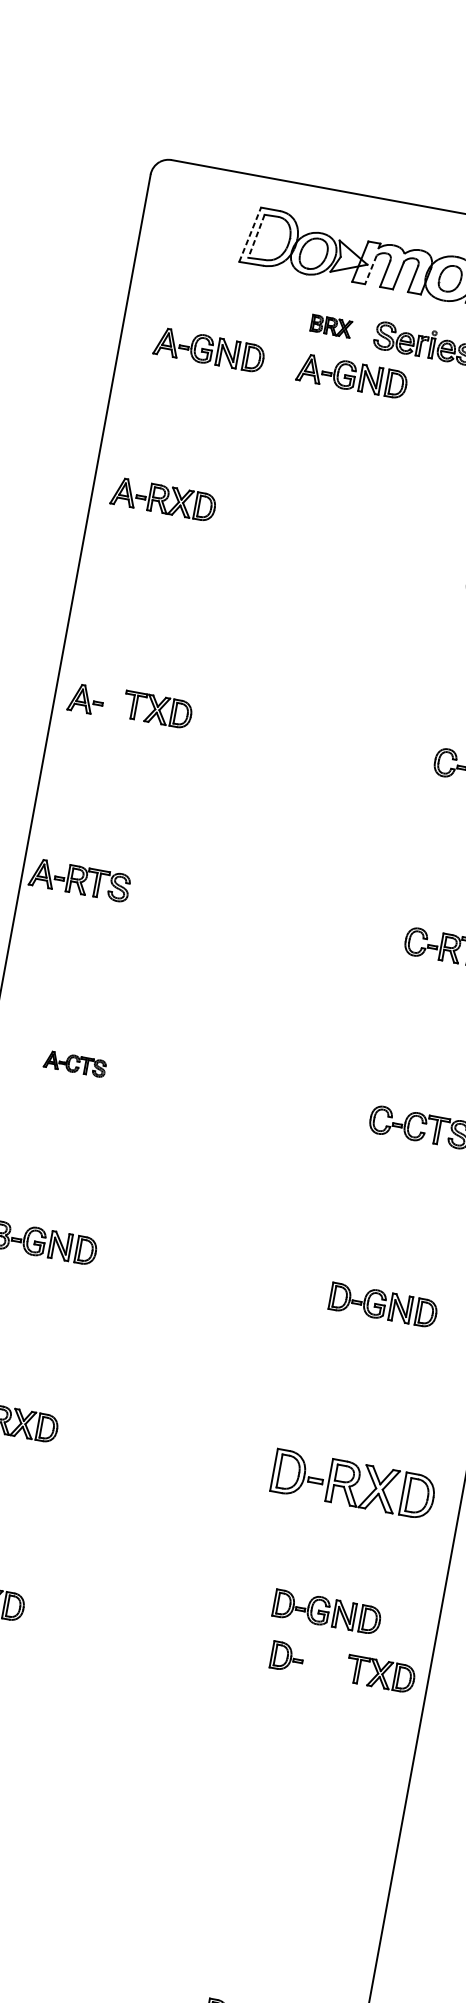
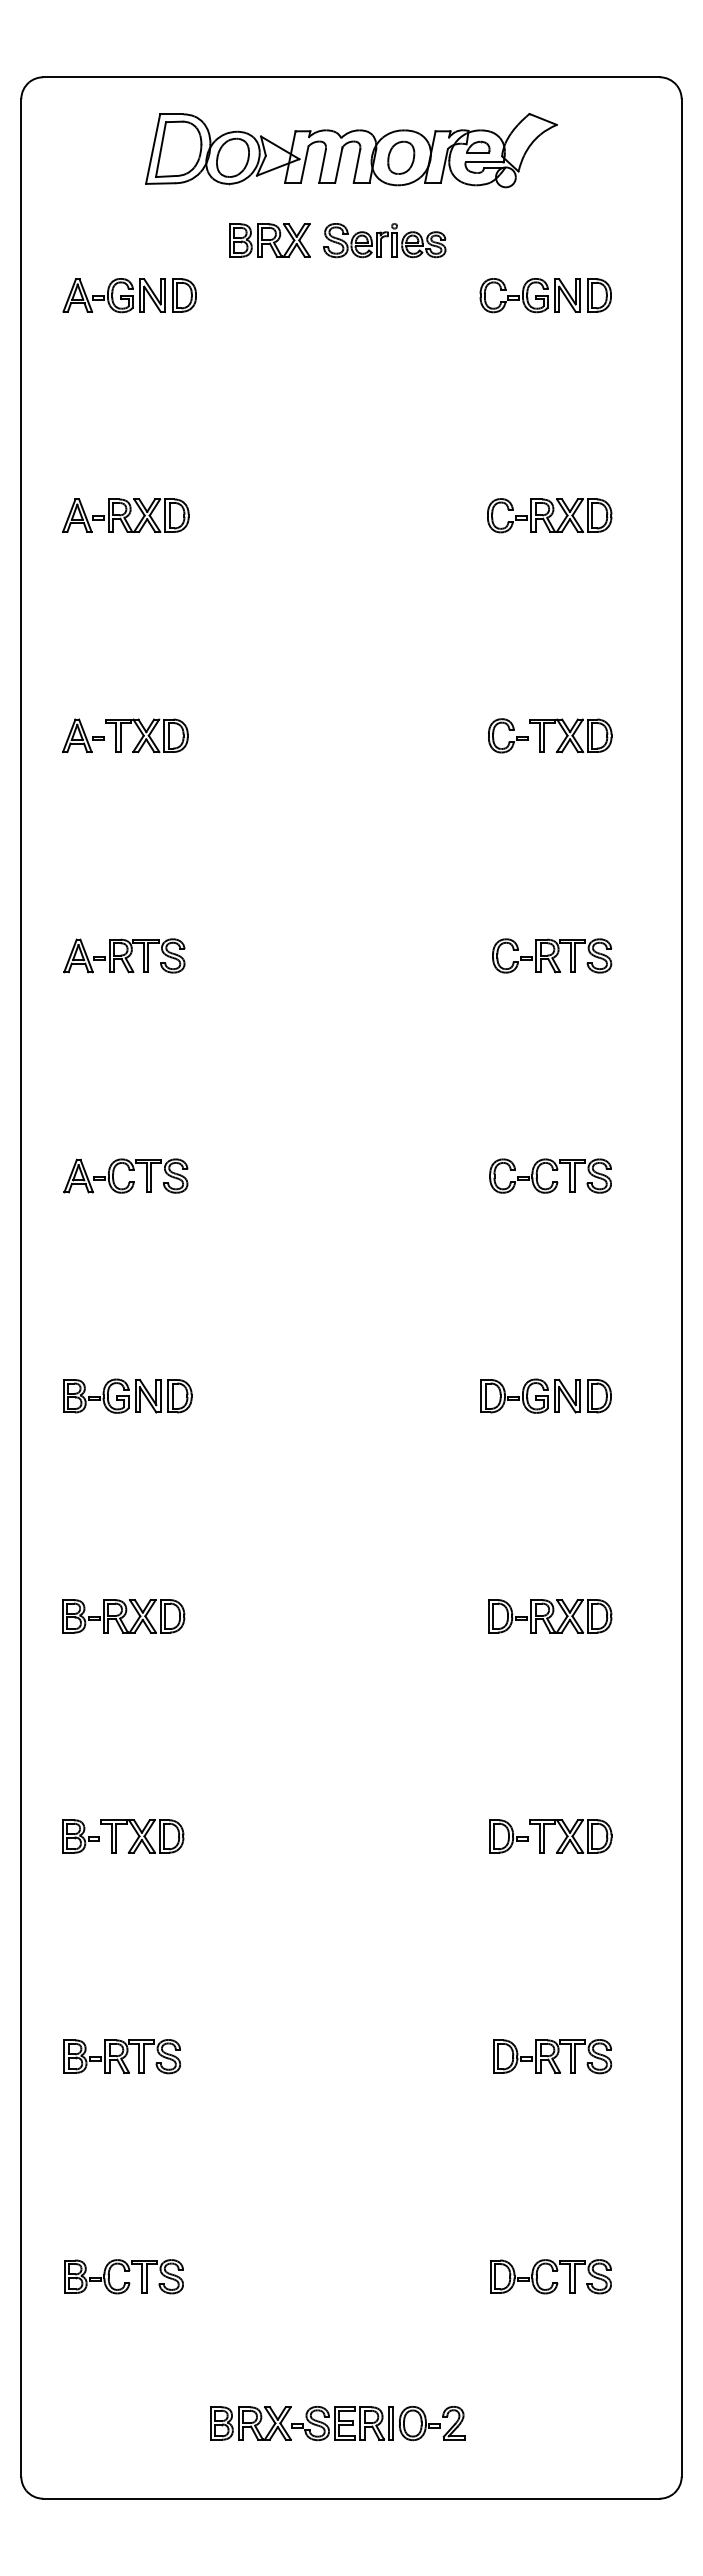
line: (250, 234) -> (153, 148), dashed -> solid
line: (256, 236) -> (161, 149), dashed -> solid
line: (370, 269) -> (304, 164), dashed -> solid
part: (331, 326) -> (269, 240), size x1.67
part: (352, 376) -> (305, 295), removed
part: (163, 499) -> (125, 515), moved
part: (86, 699) -> (83, 735), moved
part: (80, 879) -> (124, 955), moved
part: (74, 1063) -> (125, 1175), size x1.67
part: (354, 1484) -> (550, 1616), size x0.62
part: (326, 1611) -> (545, 1773), removed
part: (380, 1674) -> (570, 1836), moved
part: (290, 1842) -> (552, 2056), added

